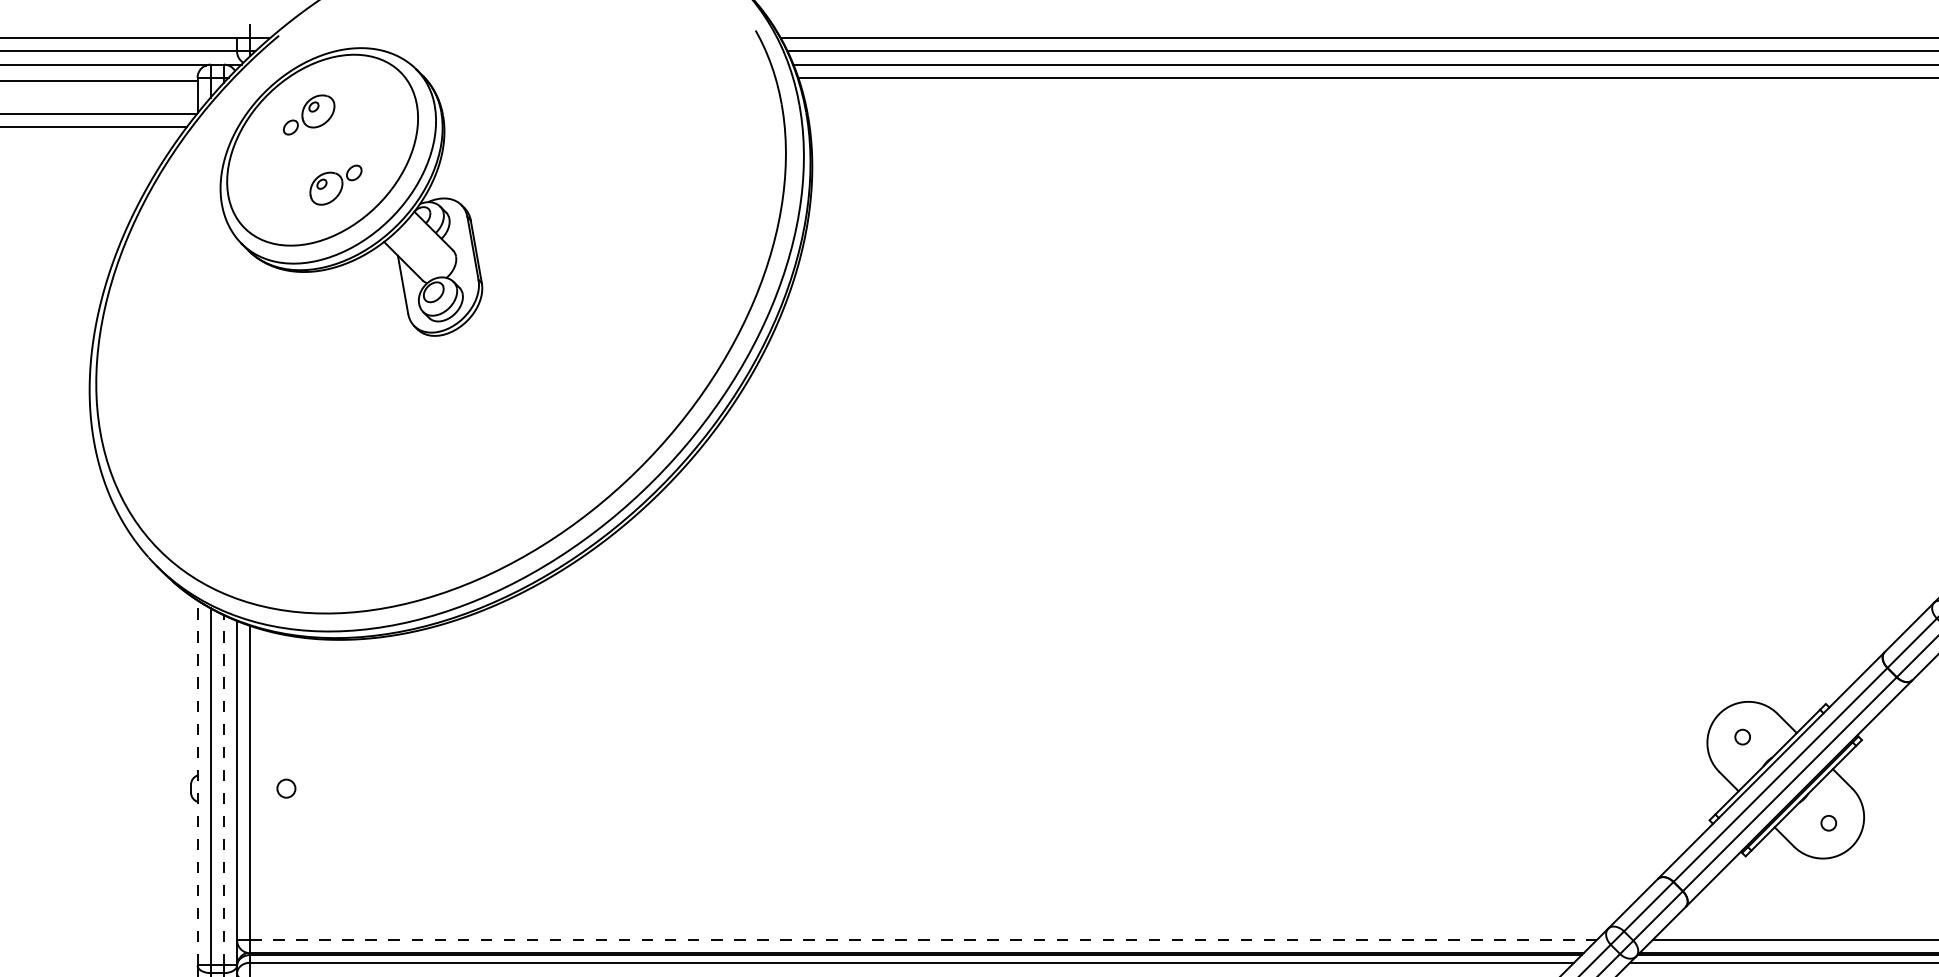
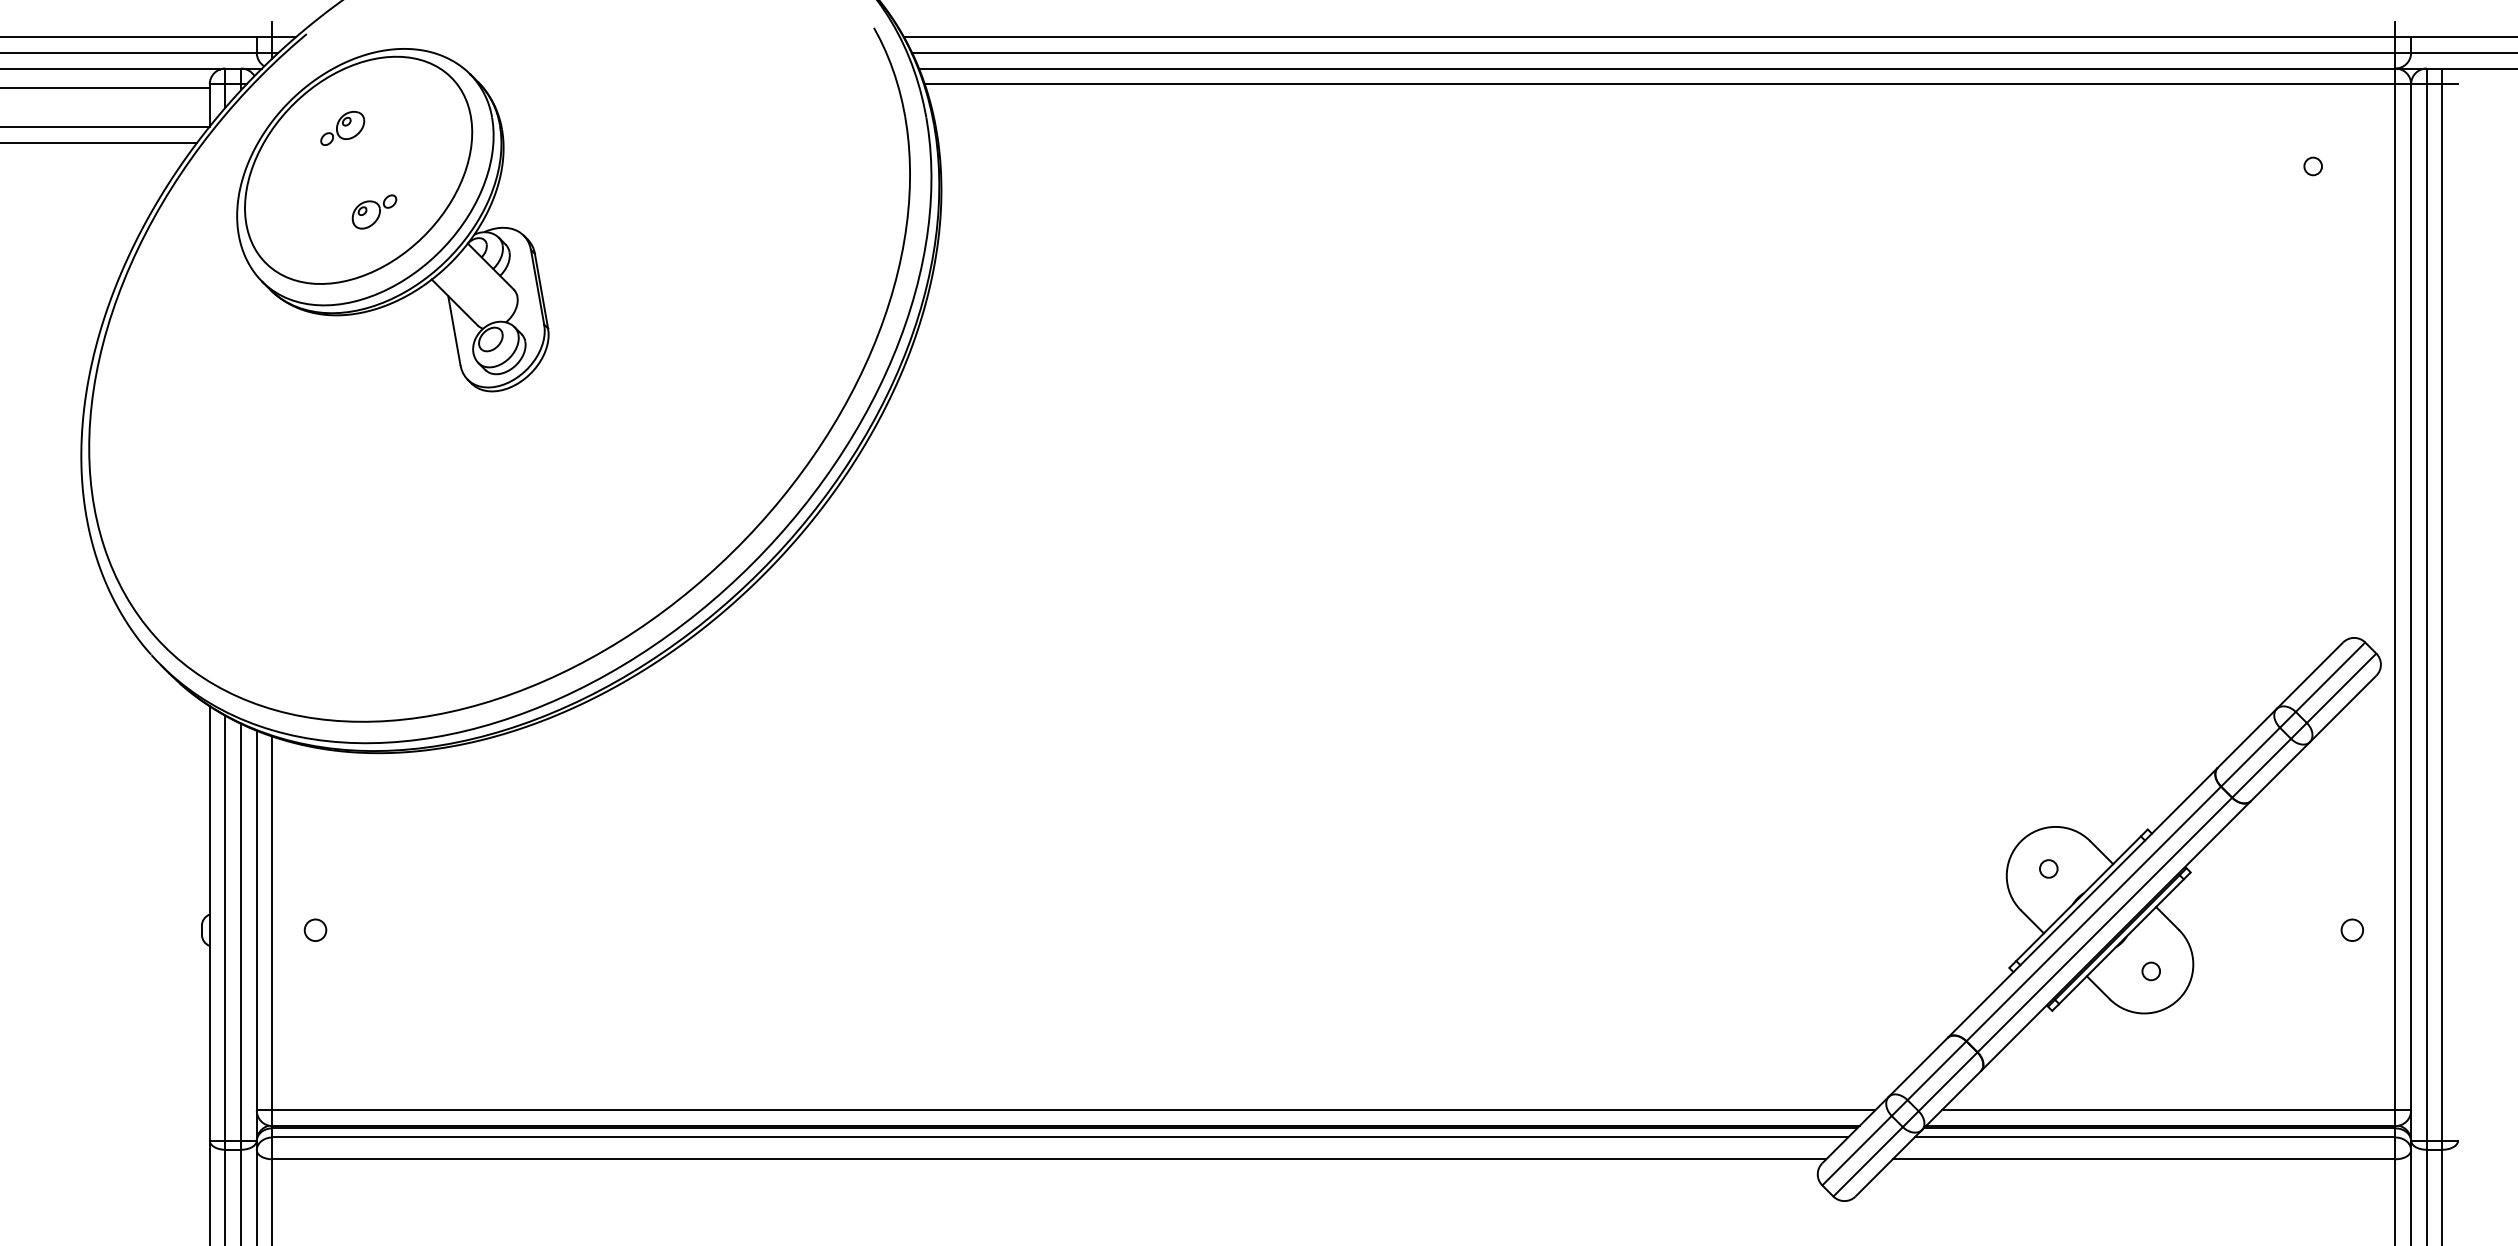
part: (309, 115) -> (342, 128), size x0.71
part: (335, 184) -> (374, 211), size x0.71
line: (197, 782) -> (209, 922), dashed -> solid
line: (224, 789) -> (241, 931), dashed -> solid
line: (924, 940) -> (1074, 1110), dashed -> solid

